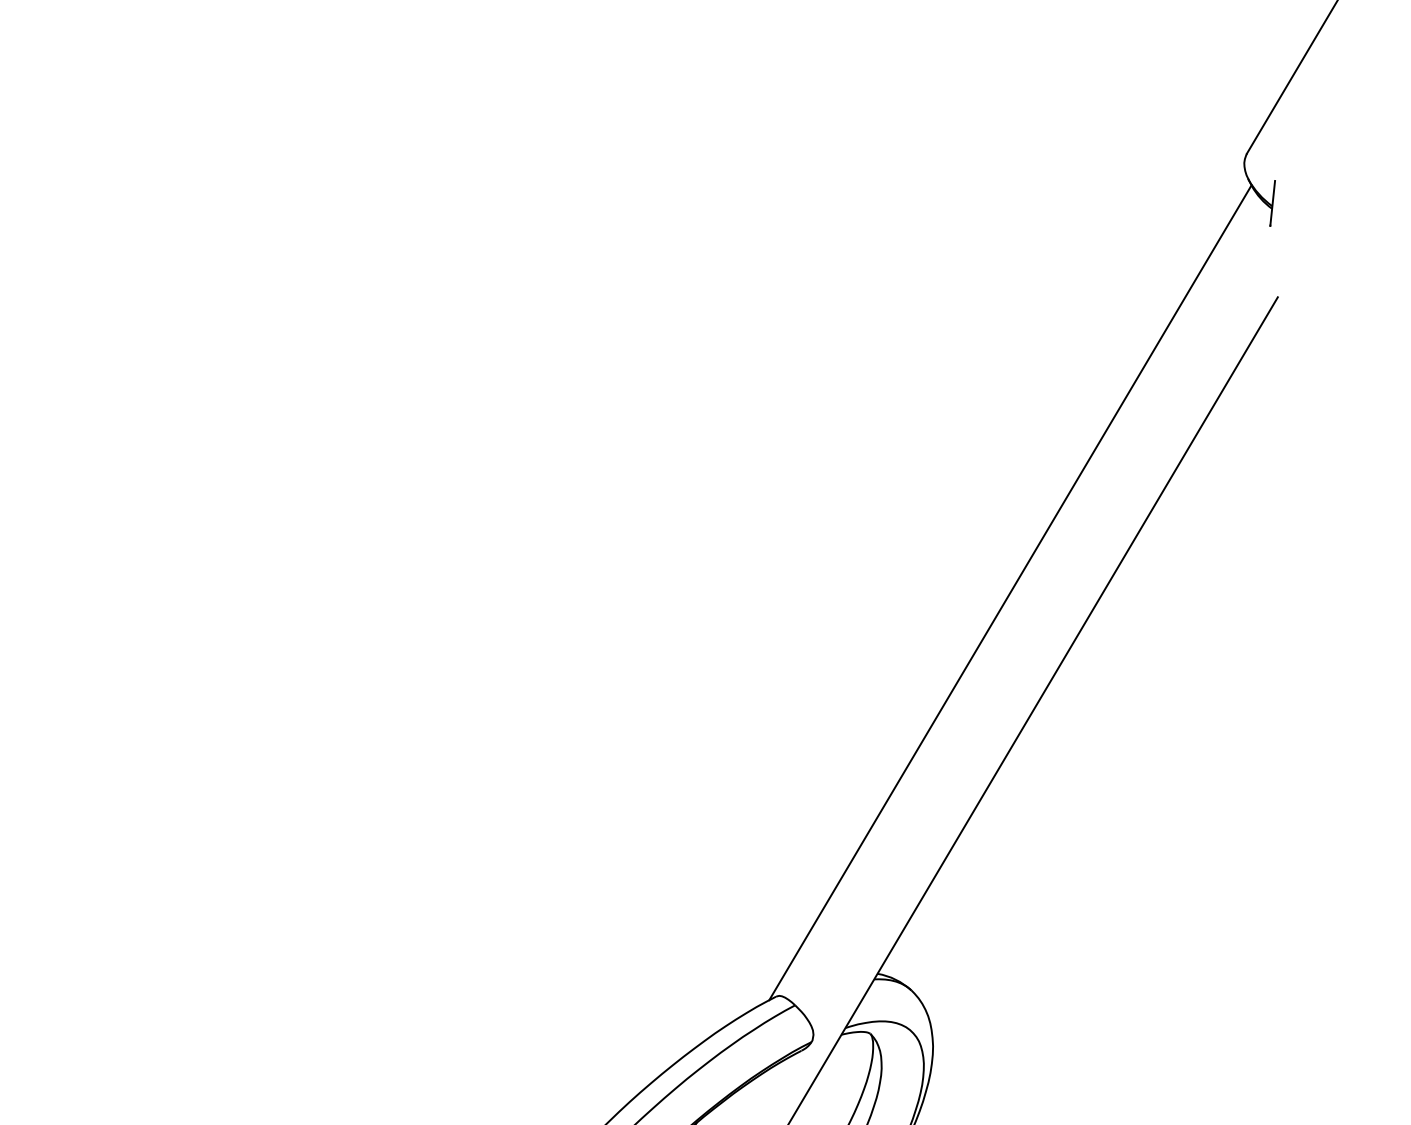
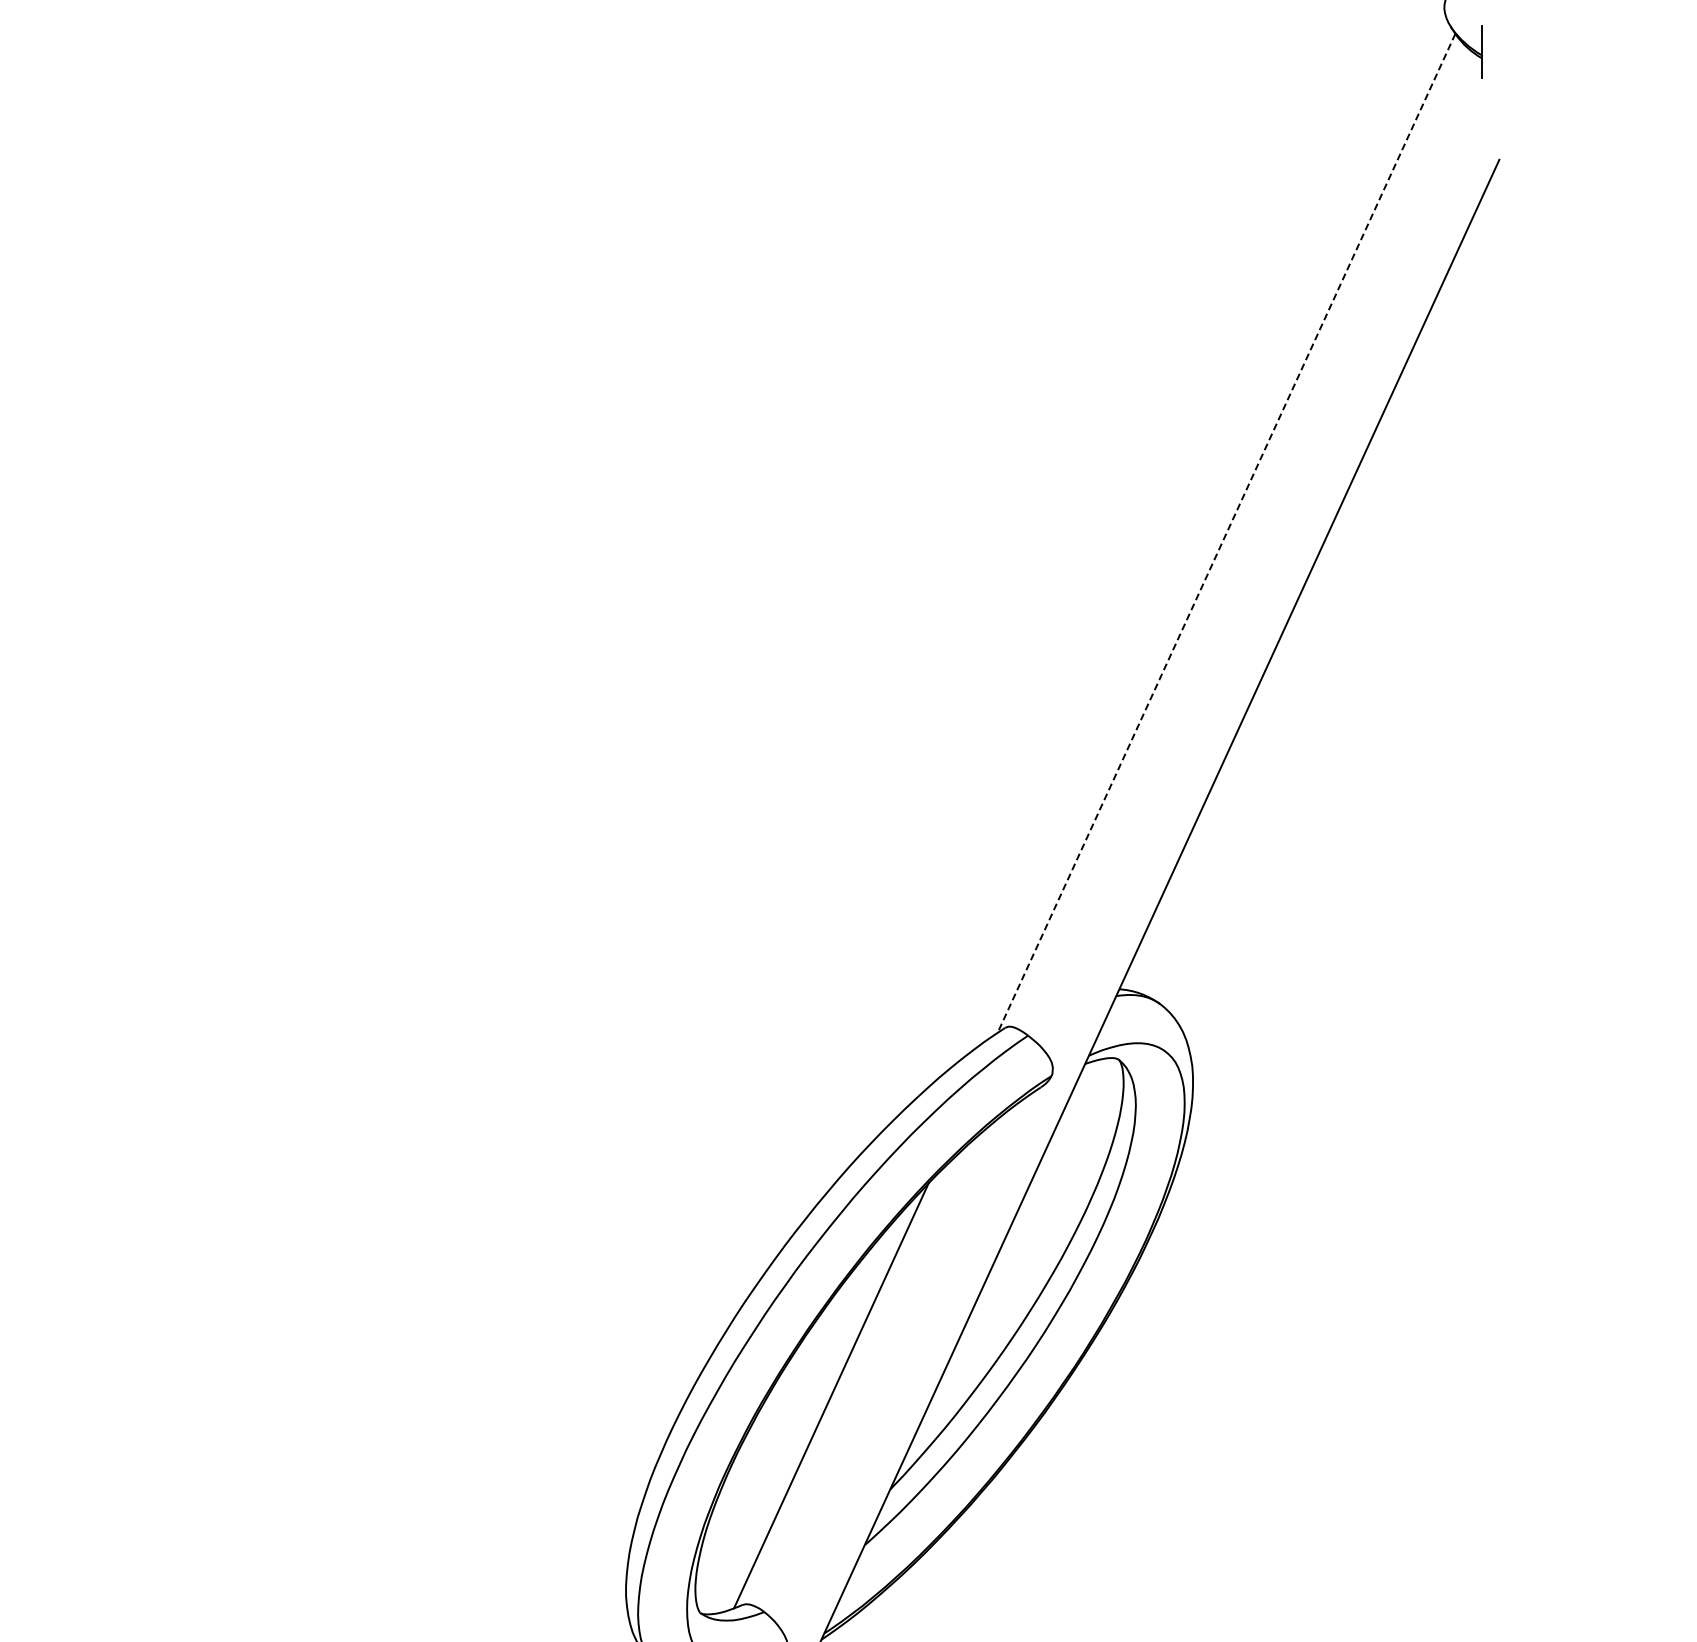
line: (1010, 592) -> (1226, 533), solid -> dashed

